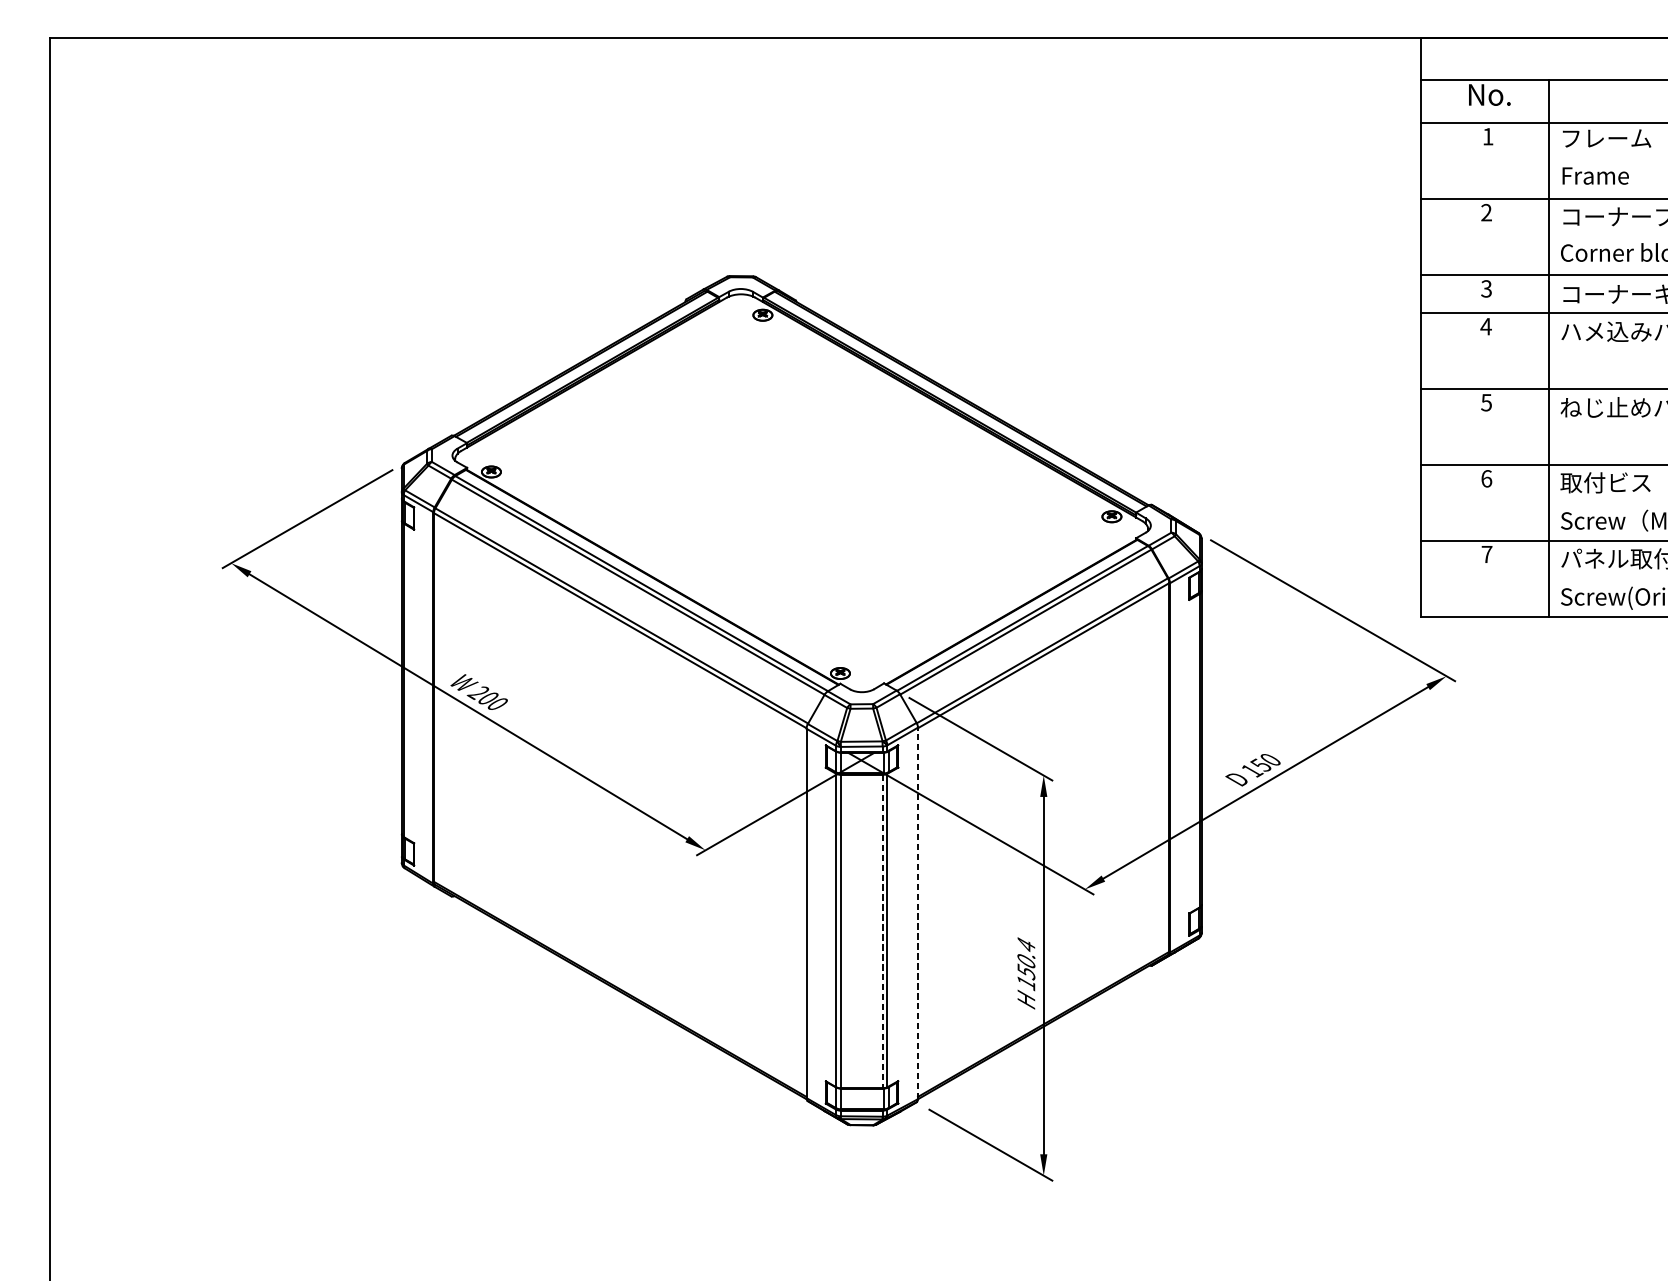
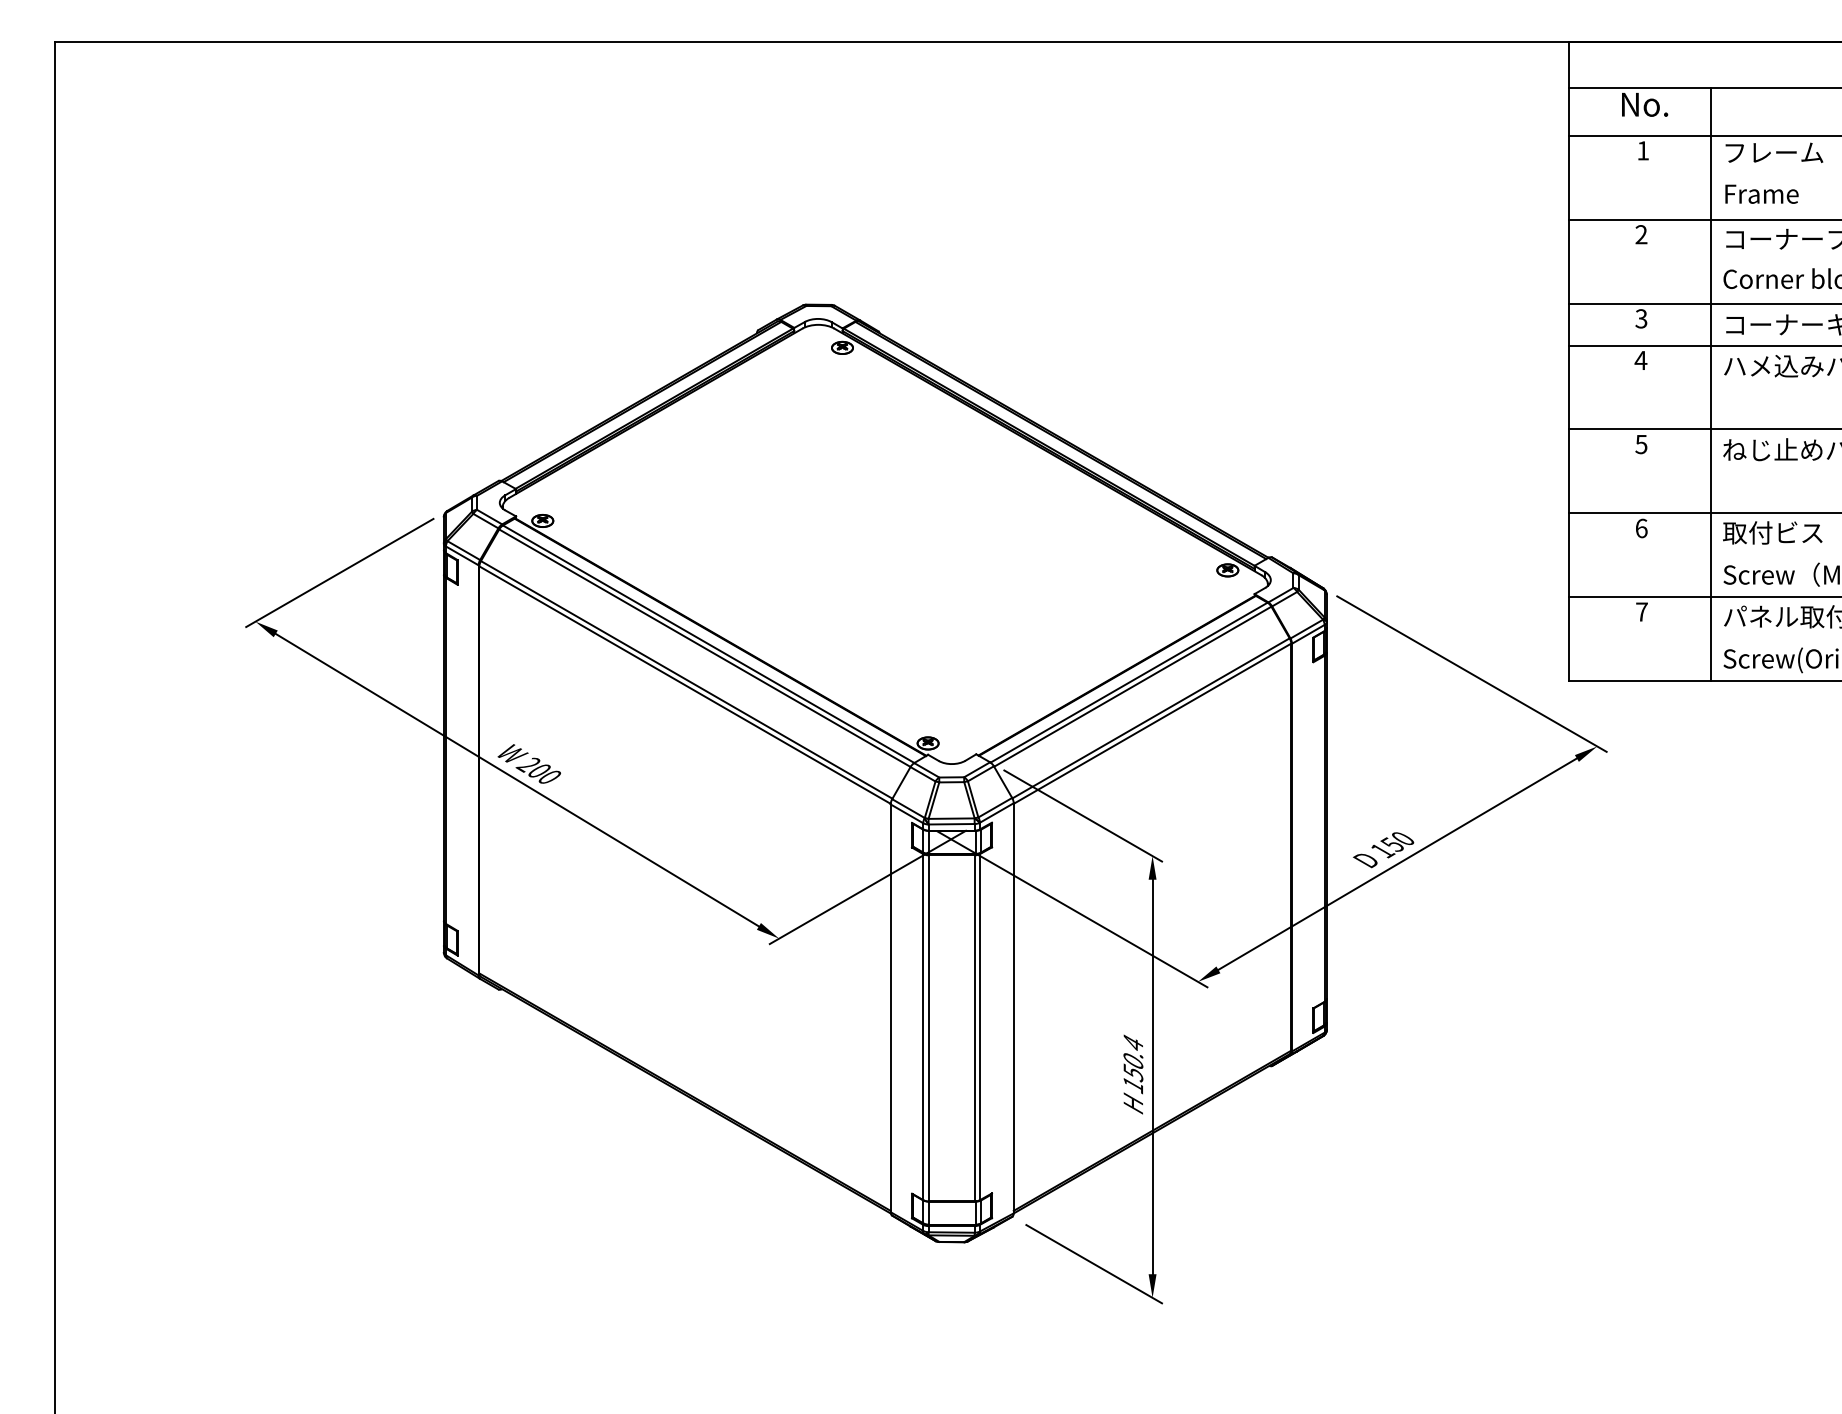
line: (917, 912) -> (1013, 1007), dashed -> solid
line: (882, 931) -> (974, 1028), dashed -> solid

